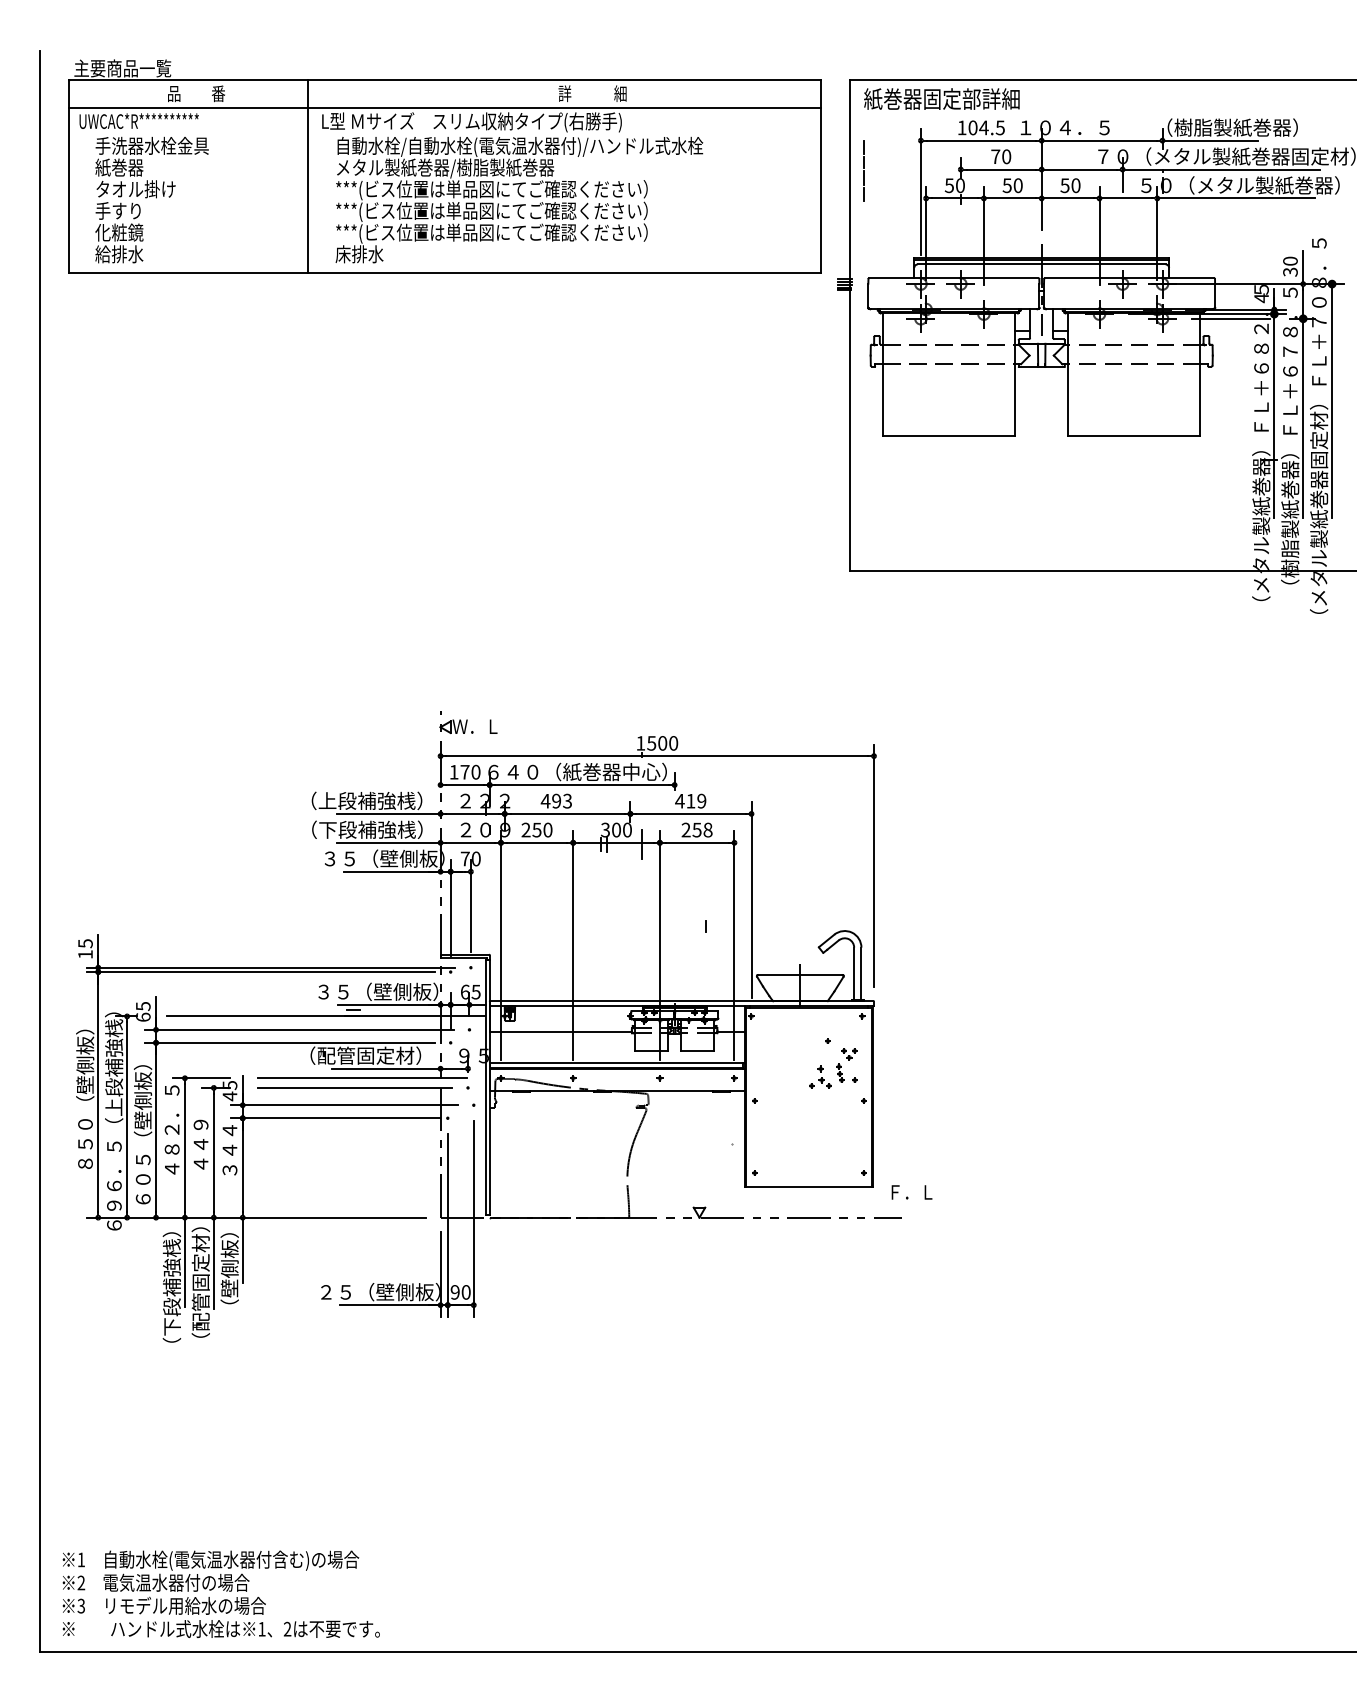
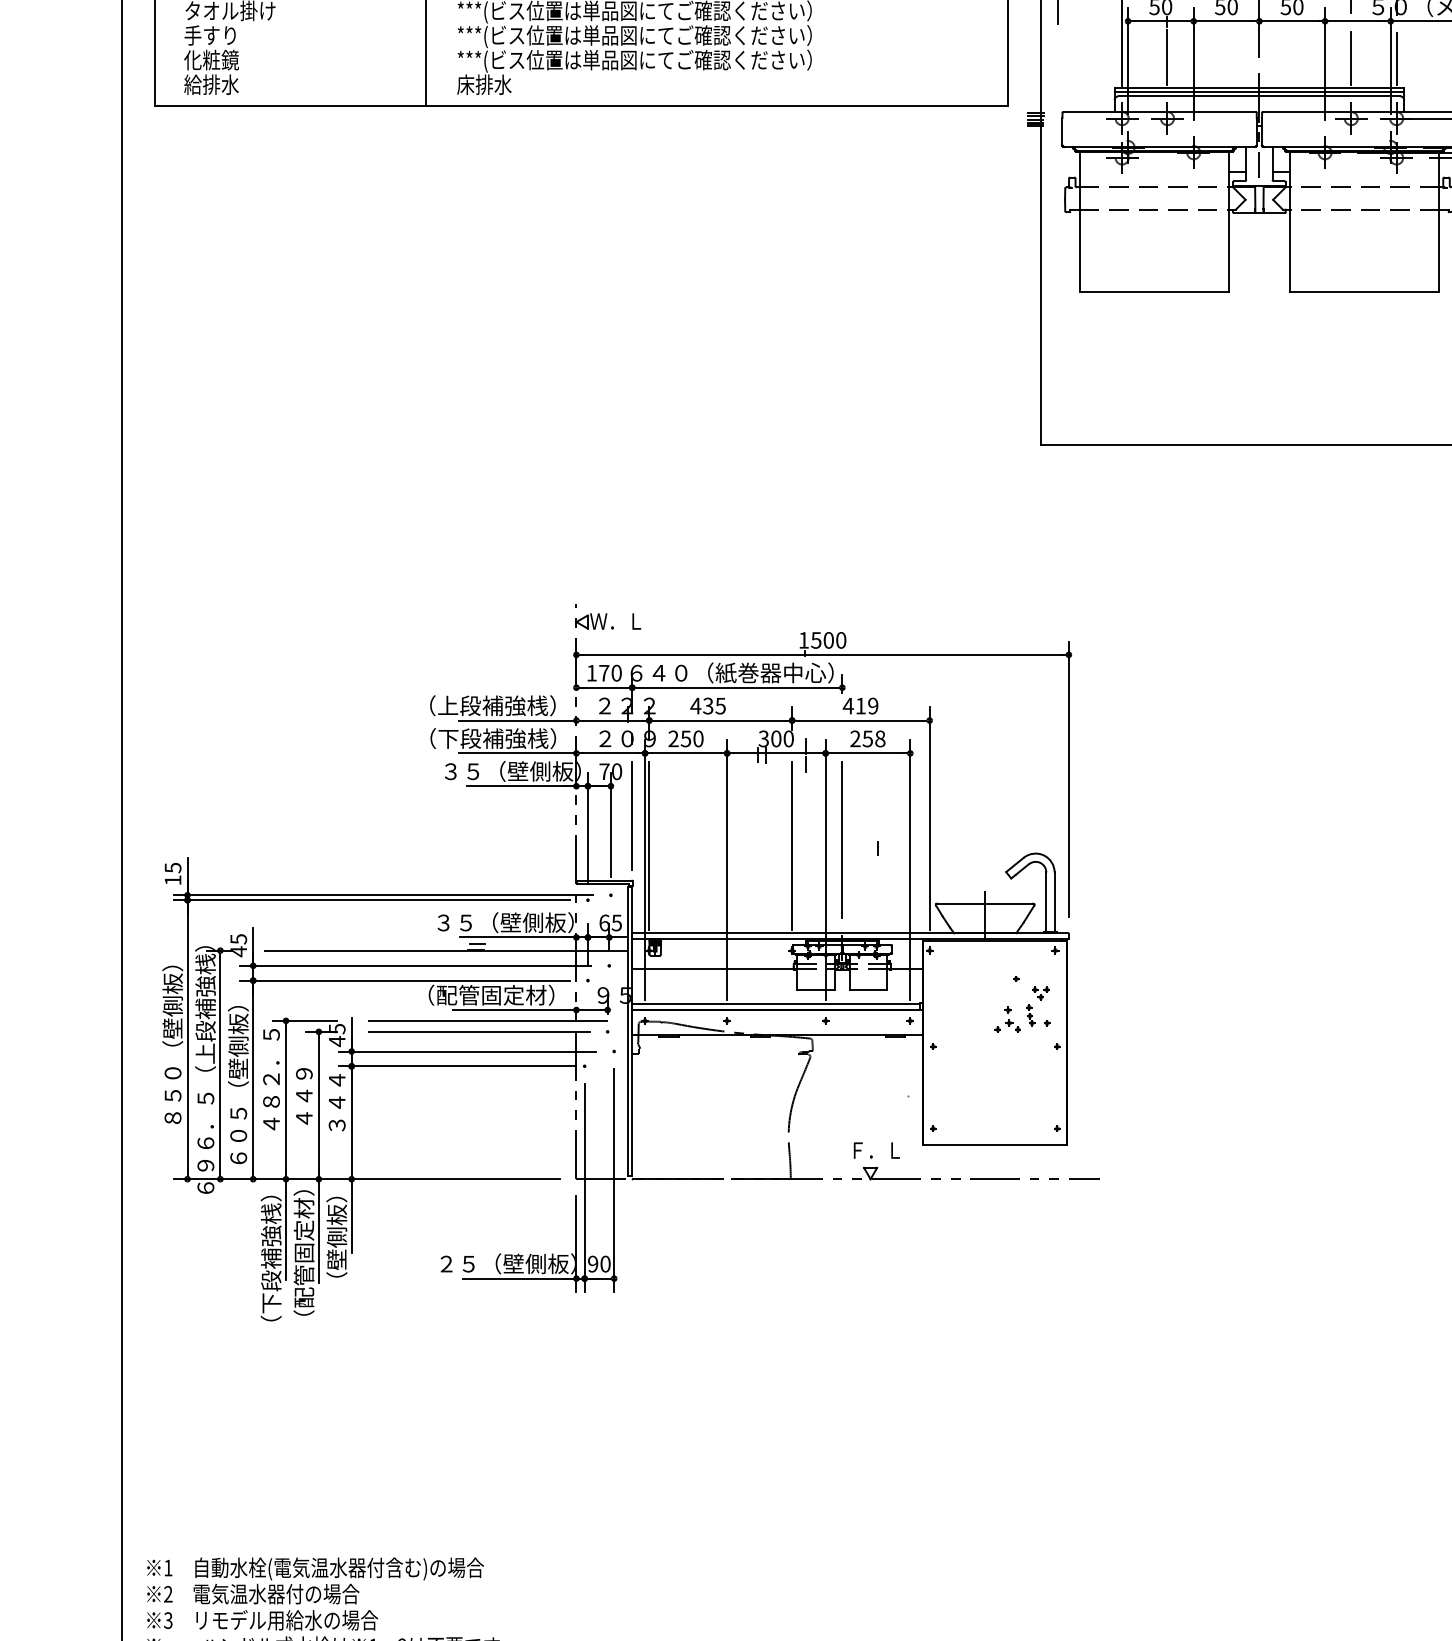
line: (960, 230) -> (1167, 57), added
line: (1122, 230) -> (1351, 57), added
line: (1162, 231) -> (1396, 58), added
text: (561, 800) -> (713, 705), 493 -> 435
line: (489, 897) -> (632, 815), added
line: (674, 919) -> (842, 840), added
line: (504, 924) -> (649, 846), added
line: (630, 924) -> (792, 846), added
text: (143, 1017) -> (238, 951), 65 -> 45
text: (911, 1192) -> (876, 1150), moved

